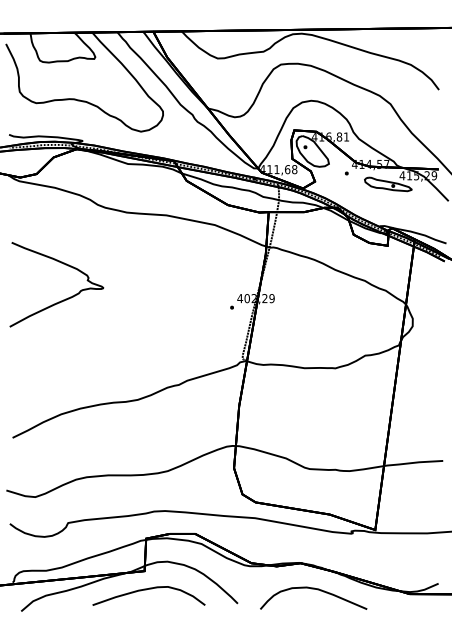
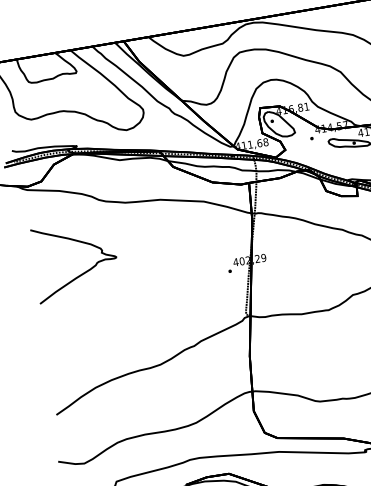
curve: (63, 299) -> (83, 272), moved

